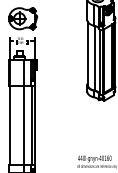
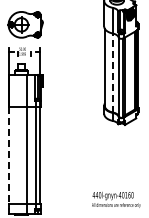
line: (94, 58) -> (113, 73), solid -> dashed
line: (9, 125) -> (9, 155), solid -> dashed

